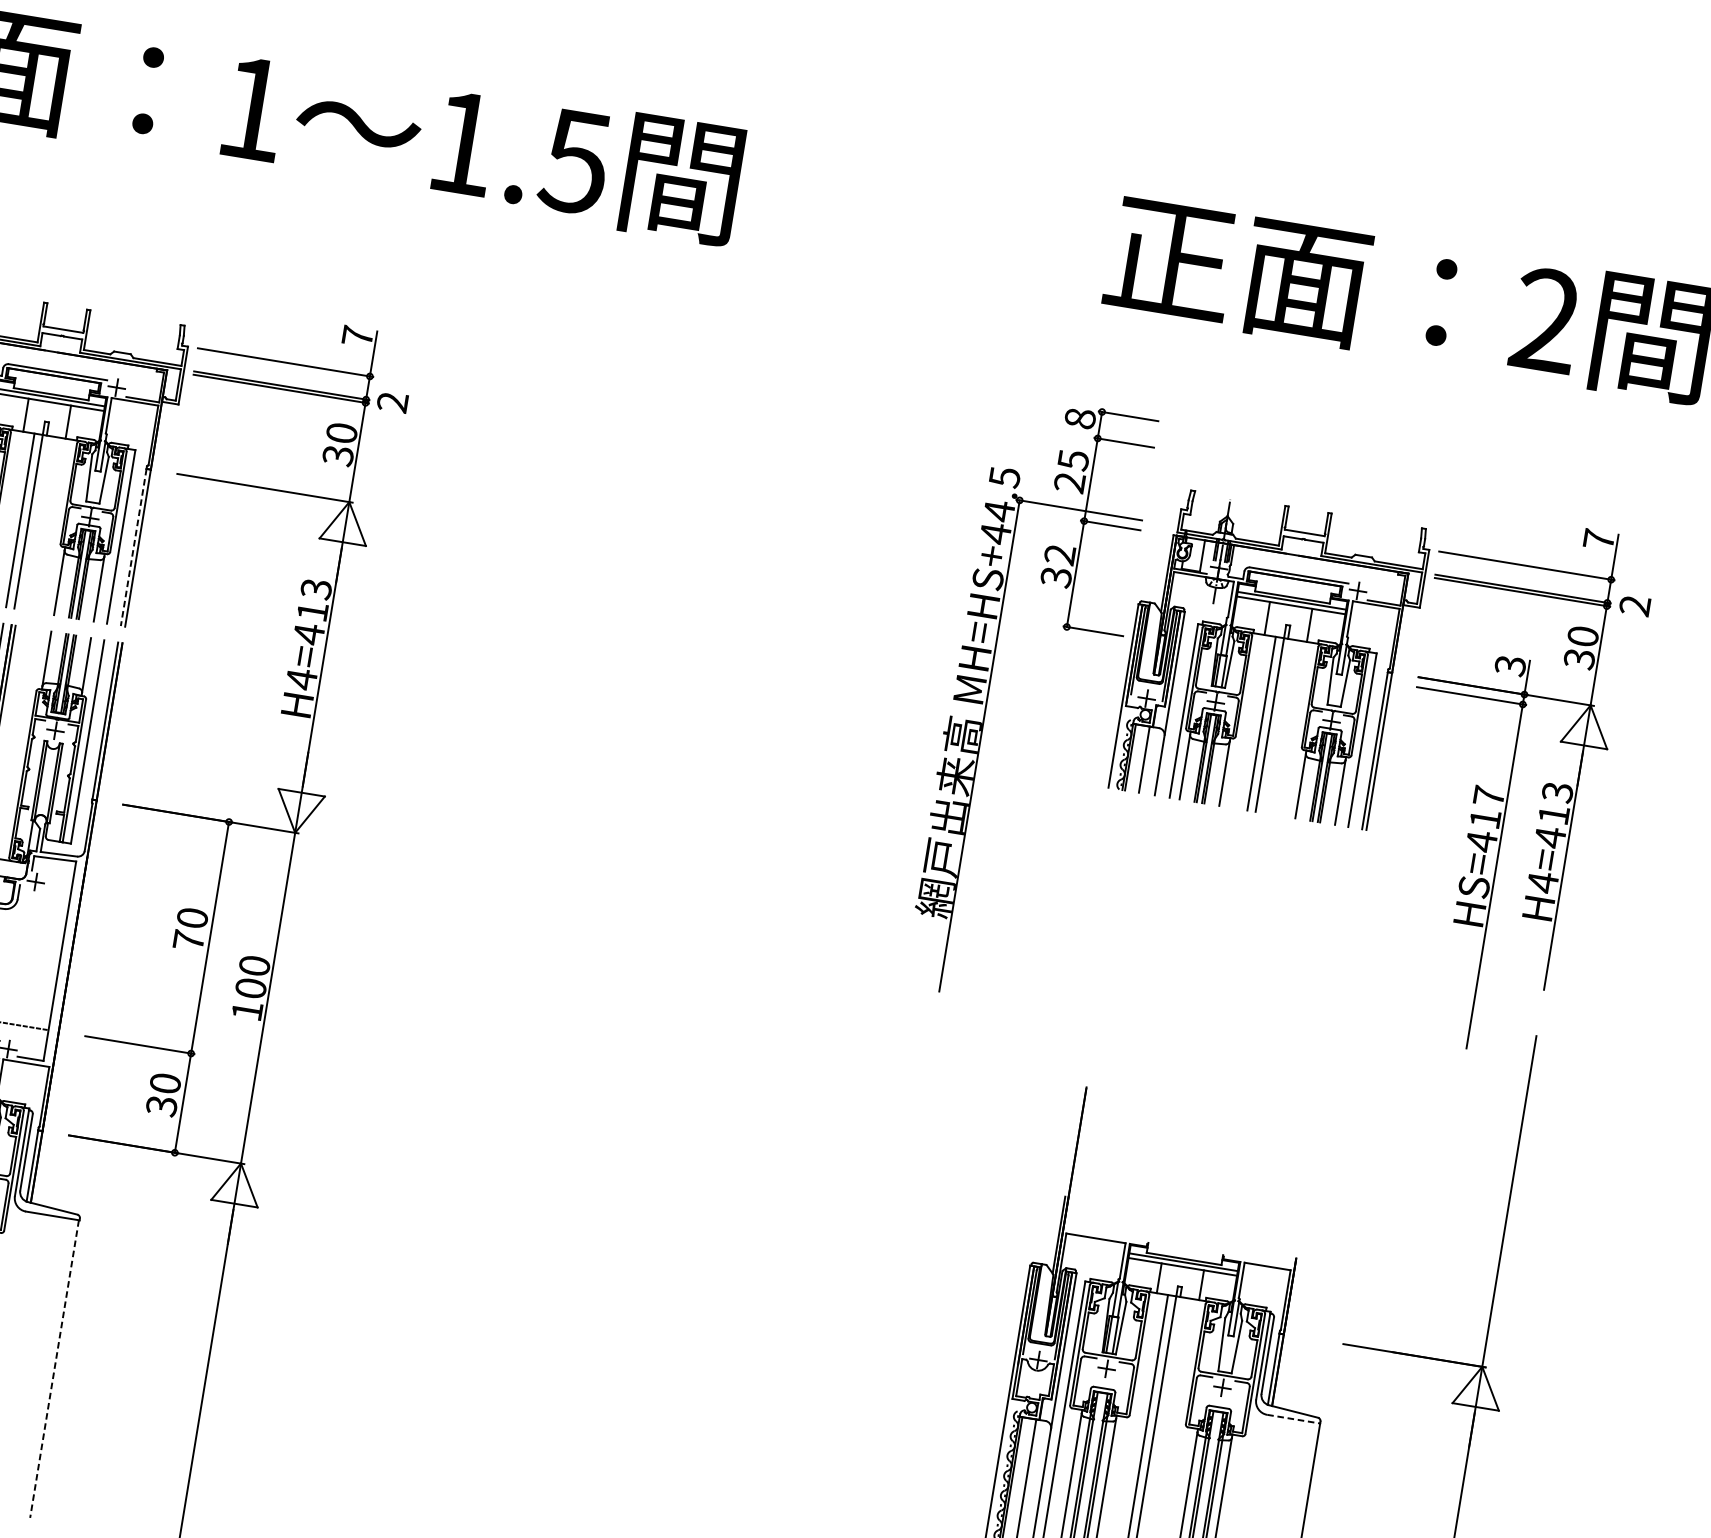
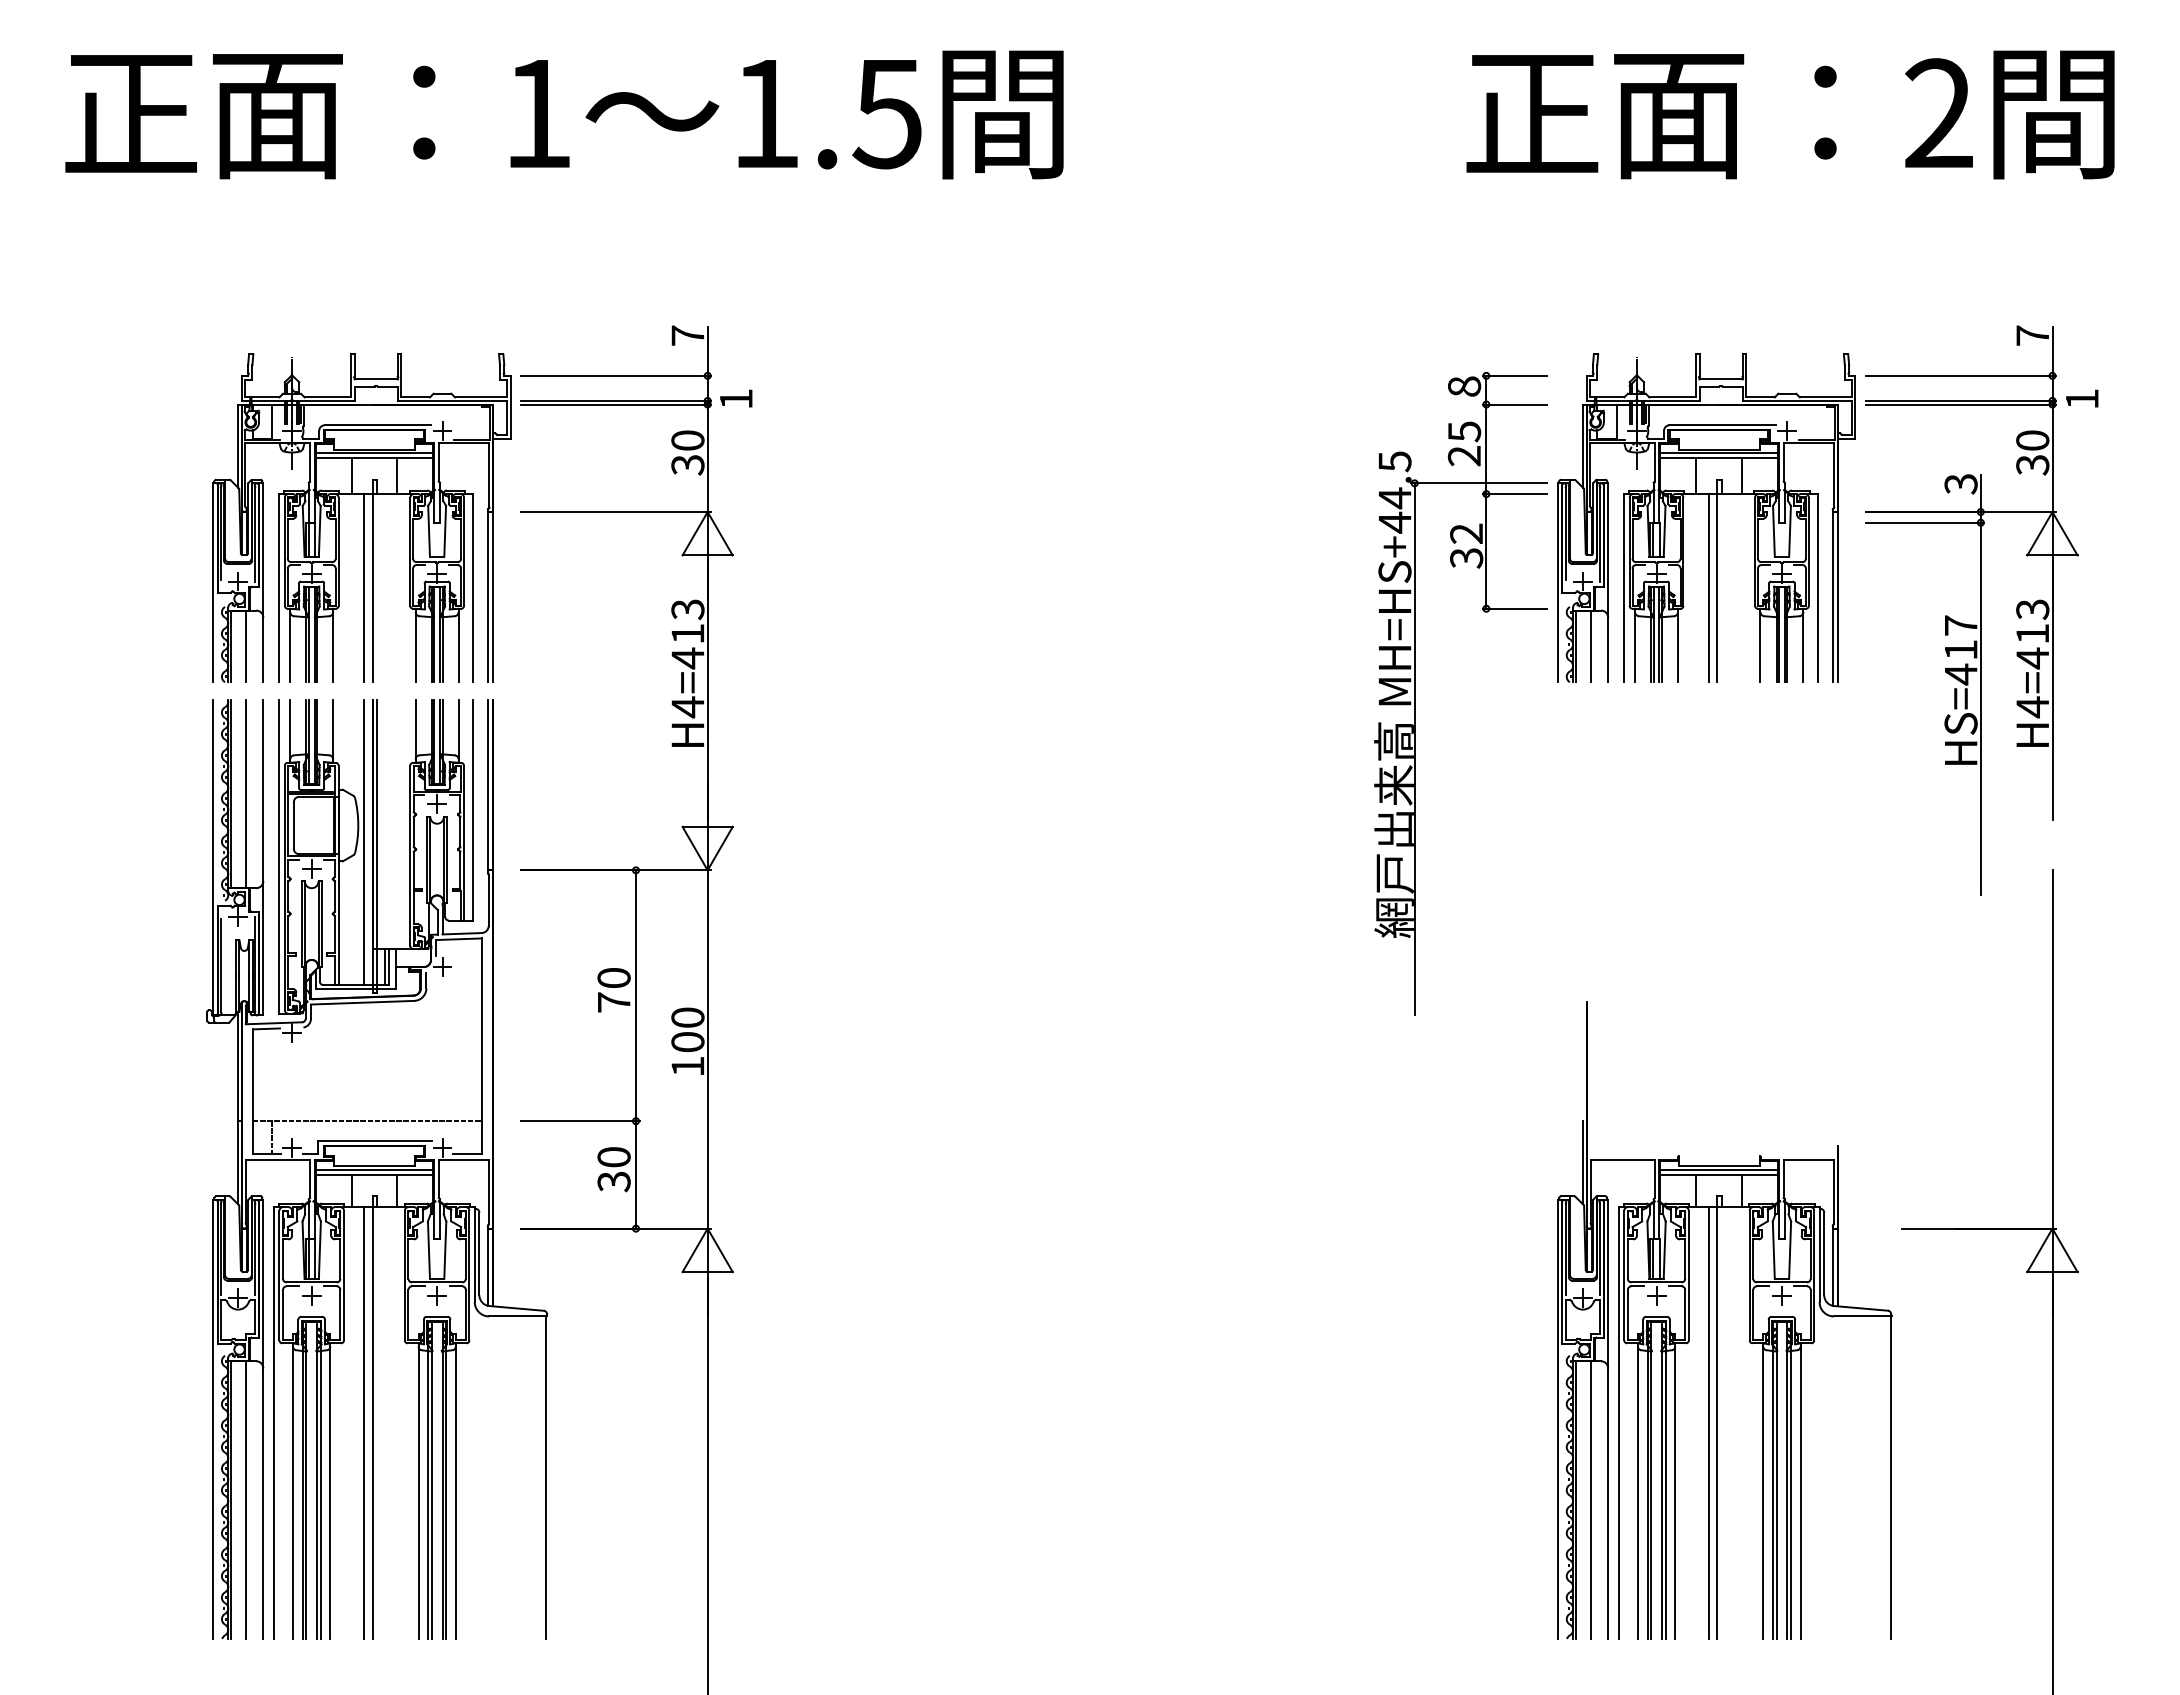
text: (392, 402) -> (735, 399), 2 -> 1
line: (134, 547) -> (488, 597), dashed -> solid
text: (1634, 605) -> (2081, 399), 2 -> 1
part: (988, 694) -> (1415, 693), moved
line: (54, 1369) -> (546, 1478), dashed -> solid
line: (1294, 1419) -> (1863, 1316), dashed -> solid

